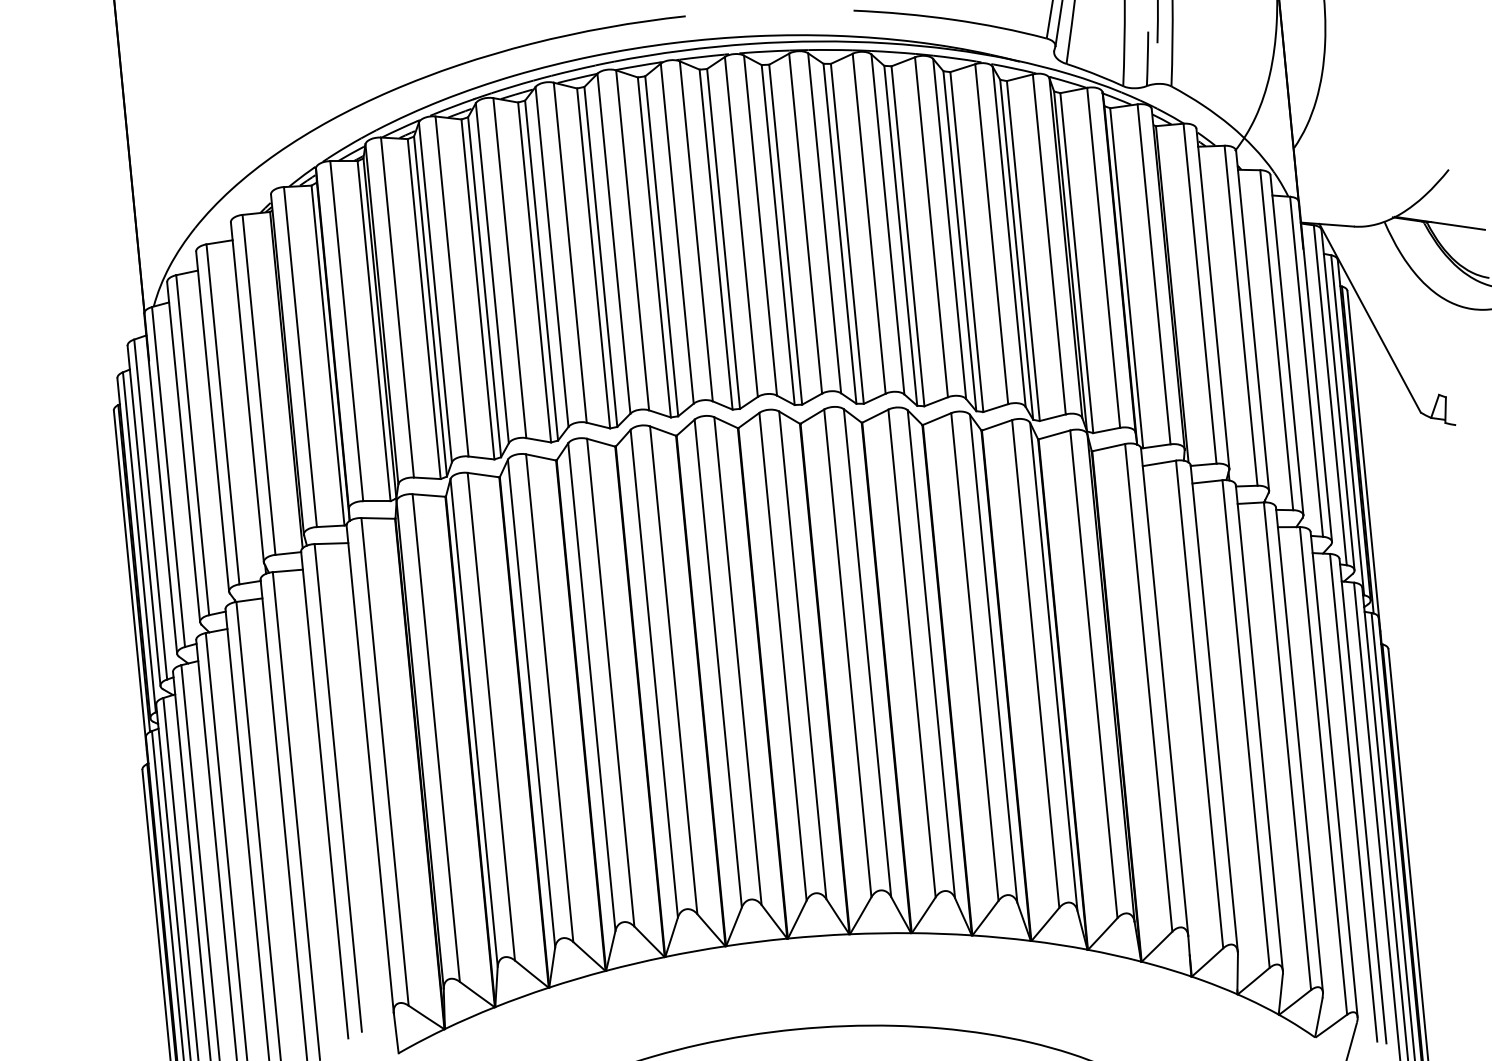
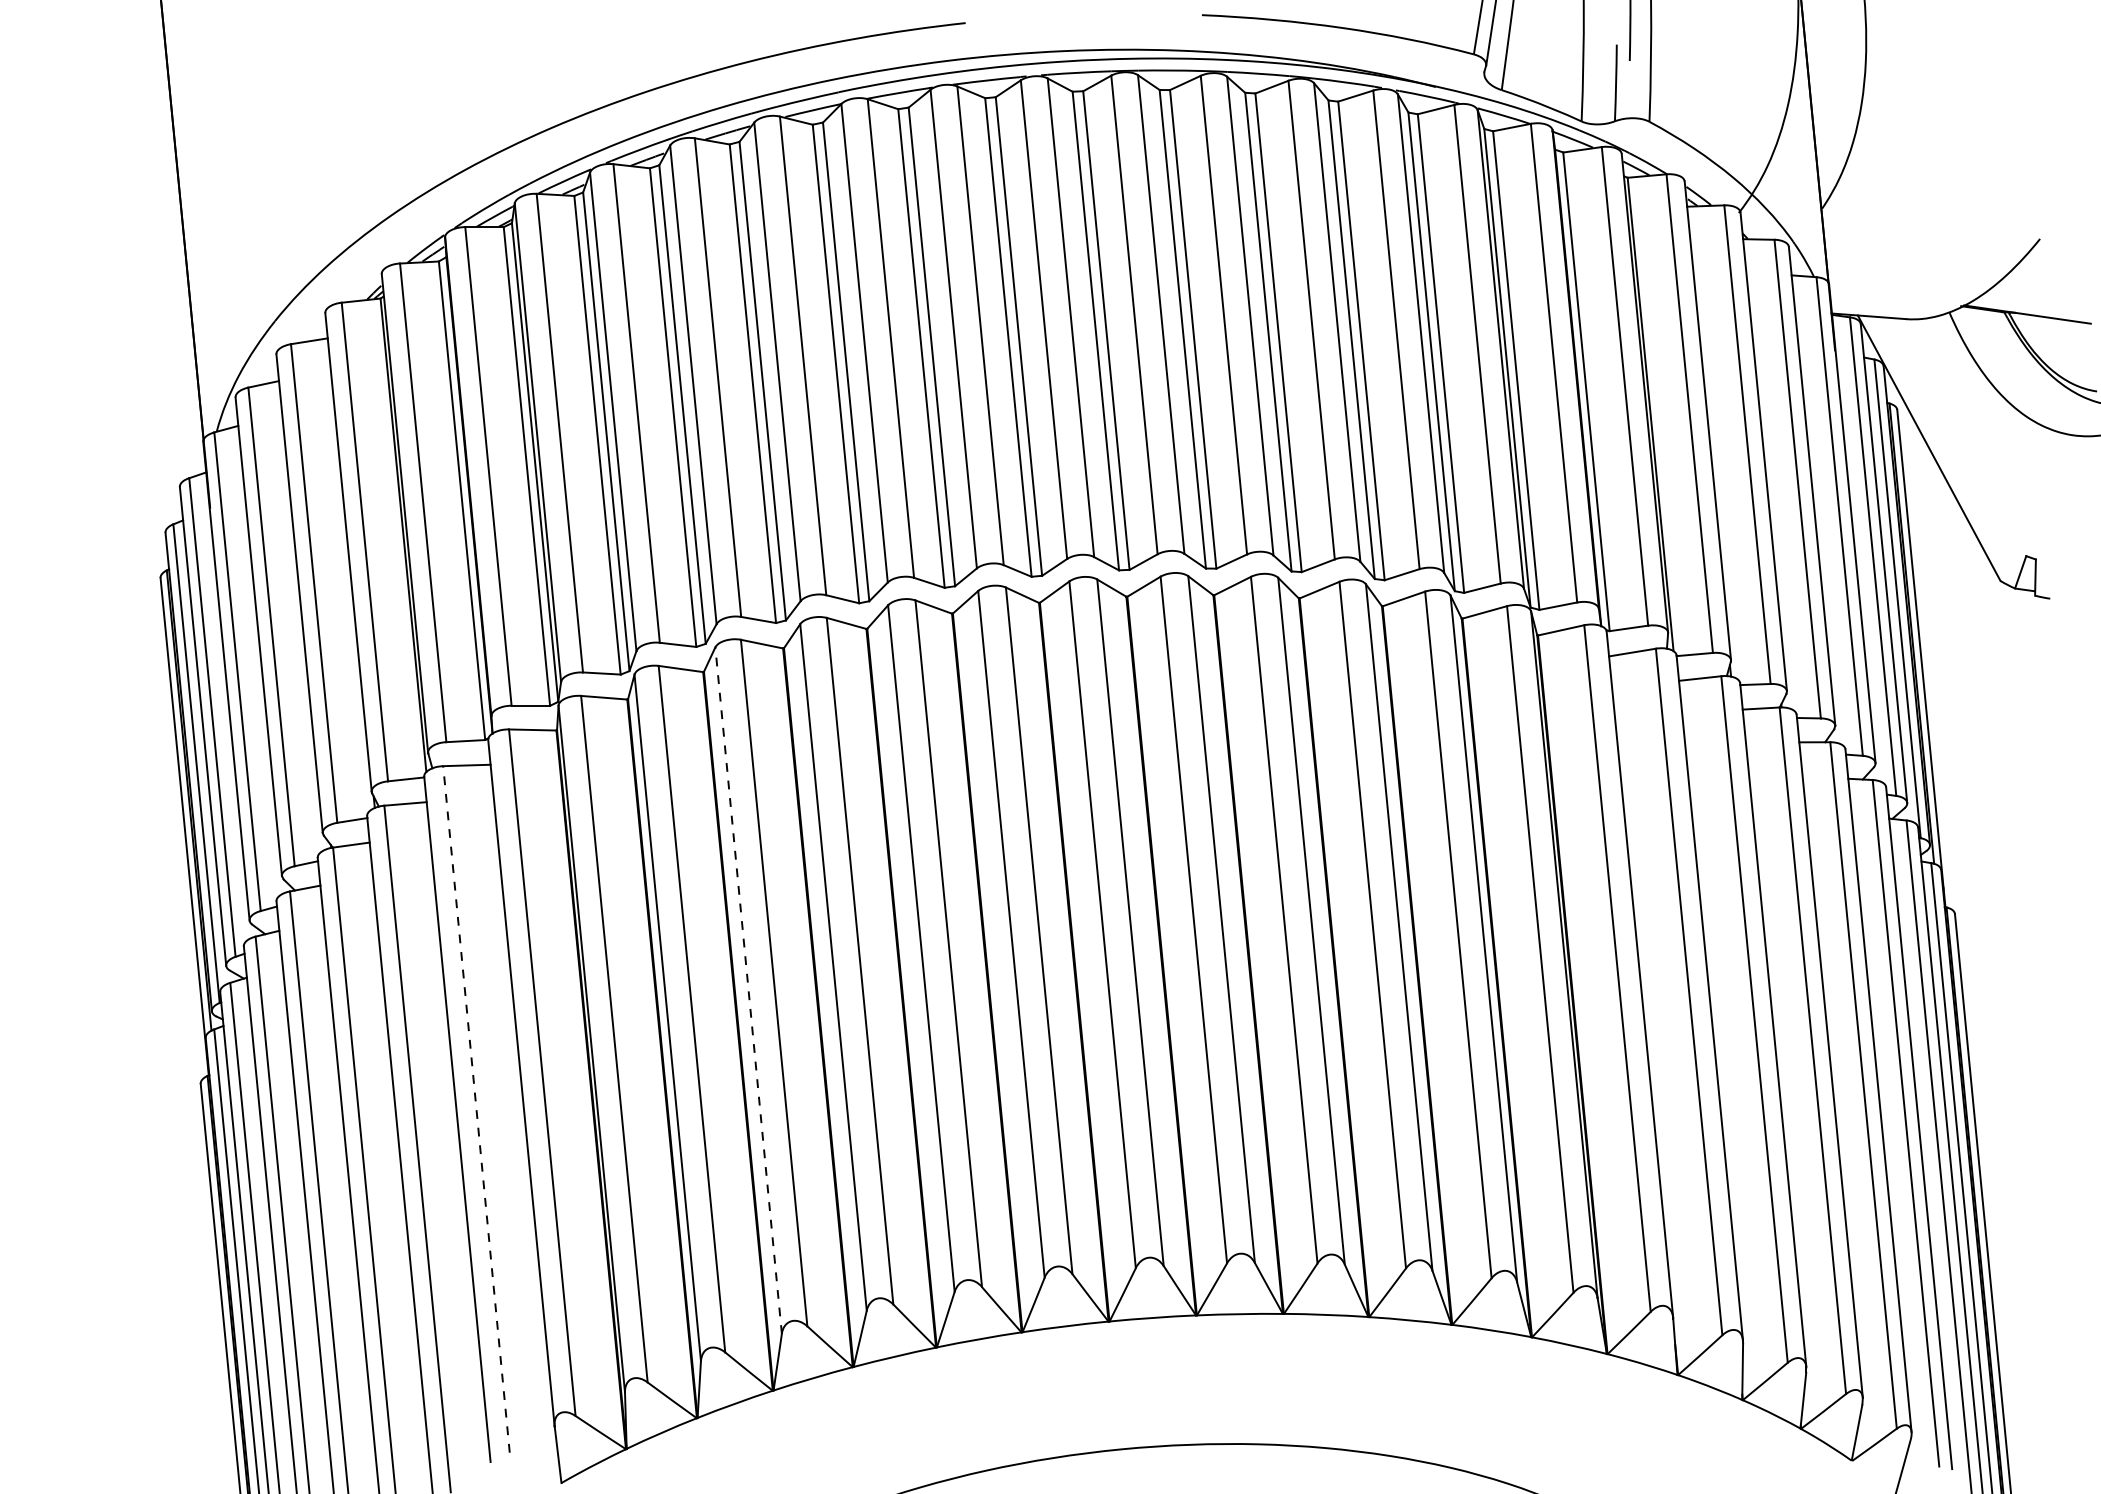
line: (531, 703) -> (748, 990), solid -> dashed
line: (338, 787) -> (476, 1109), solid -> dashed

